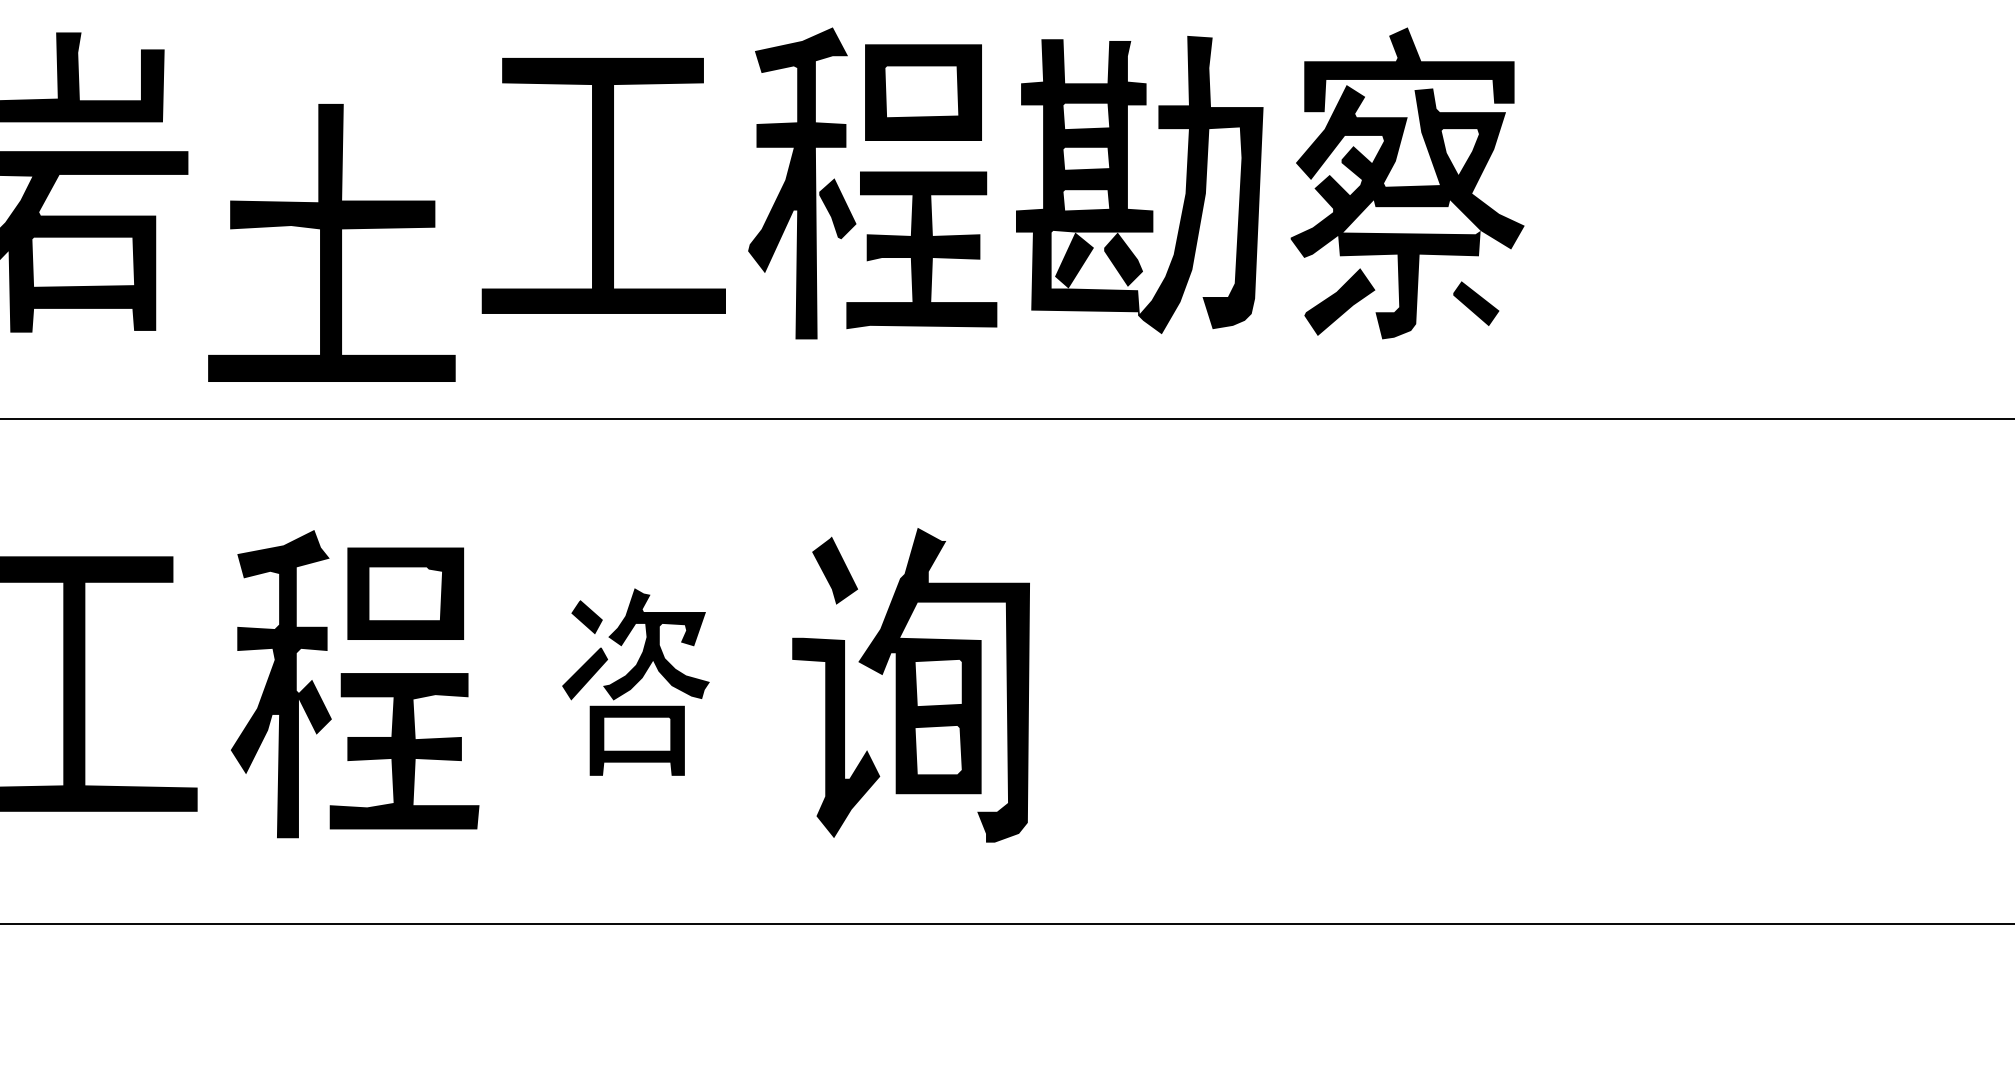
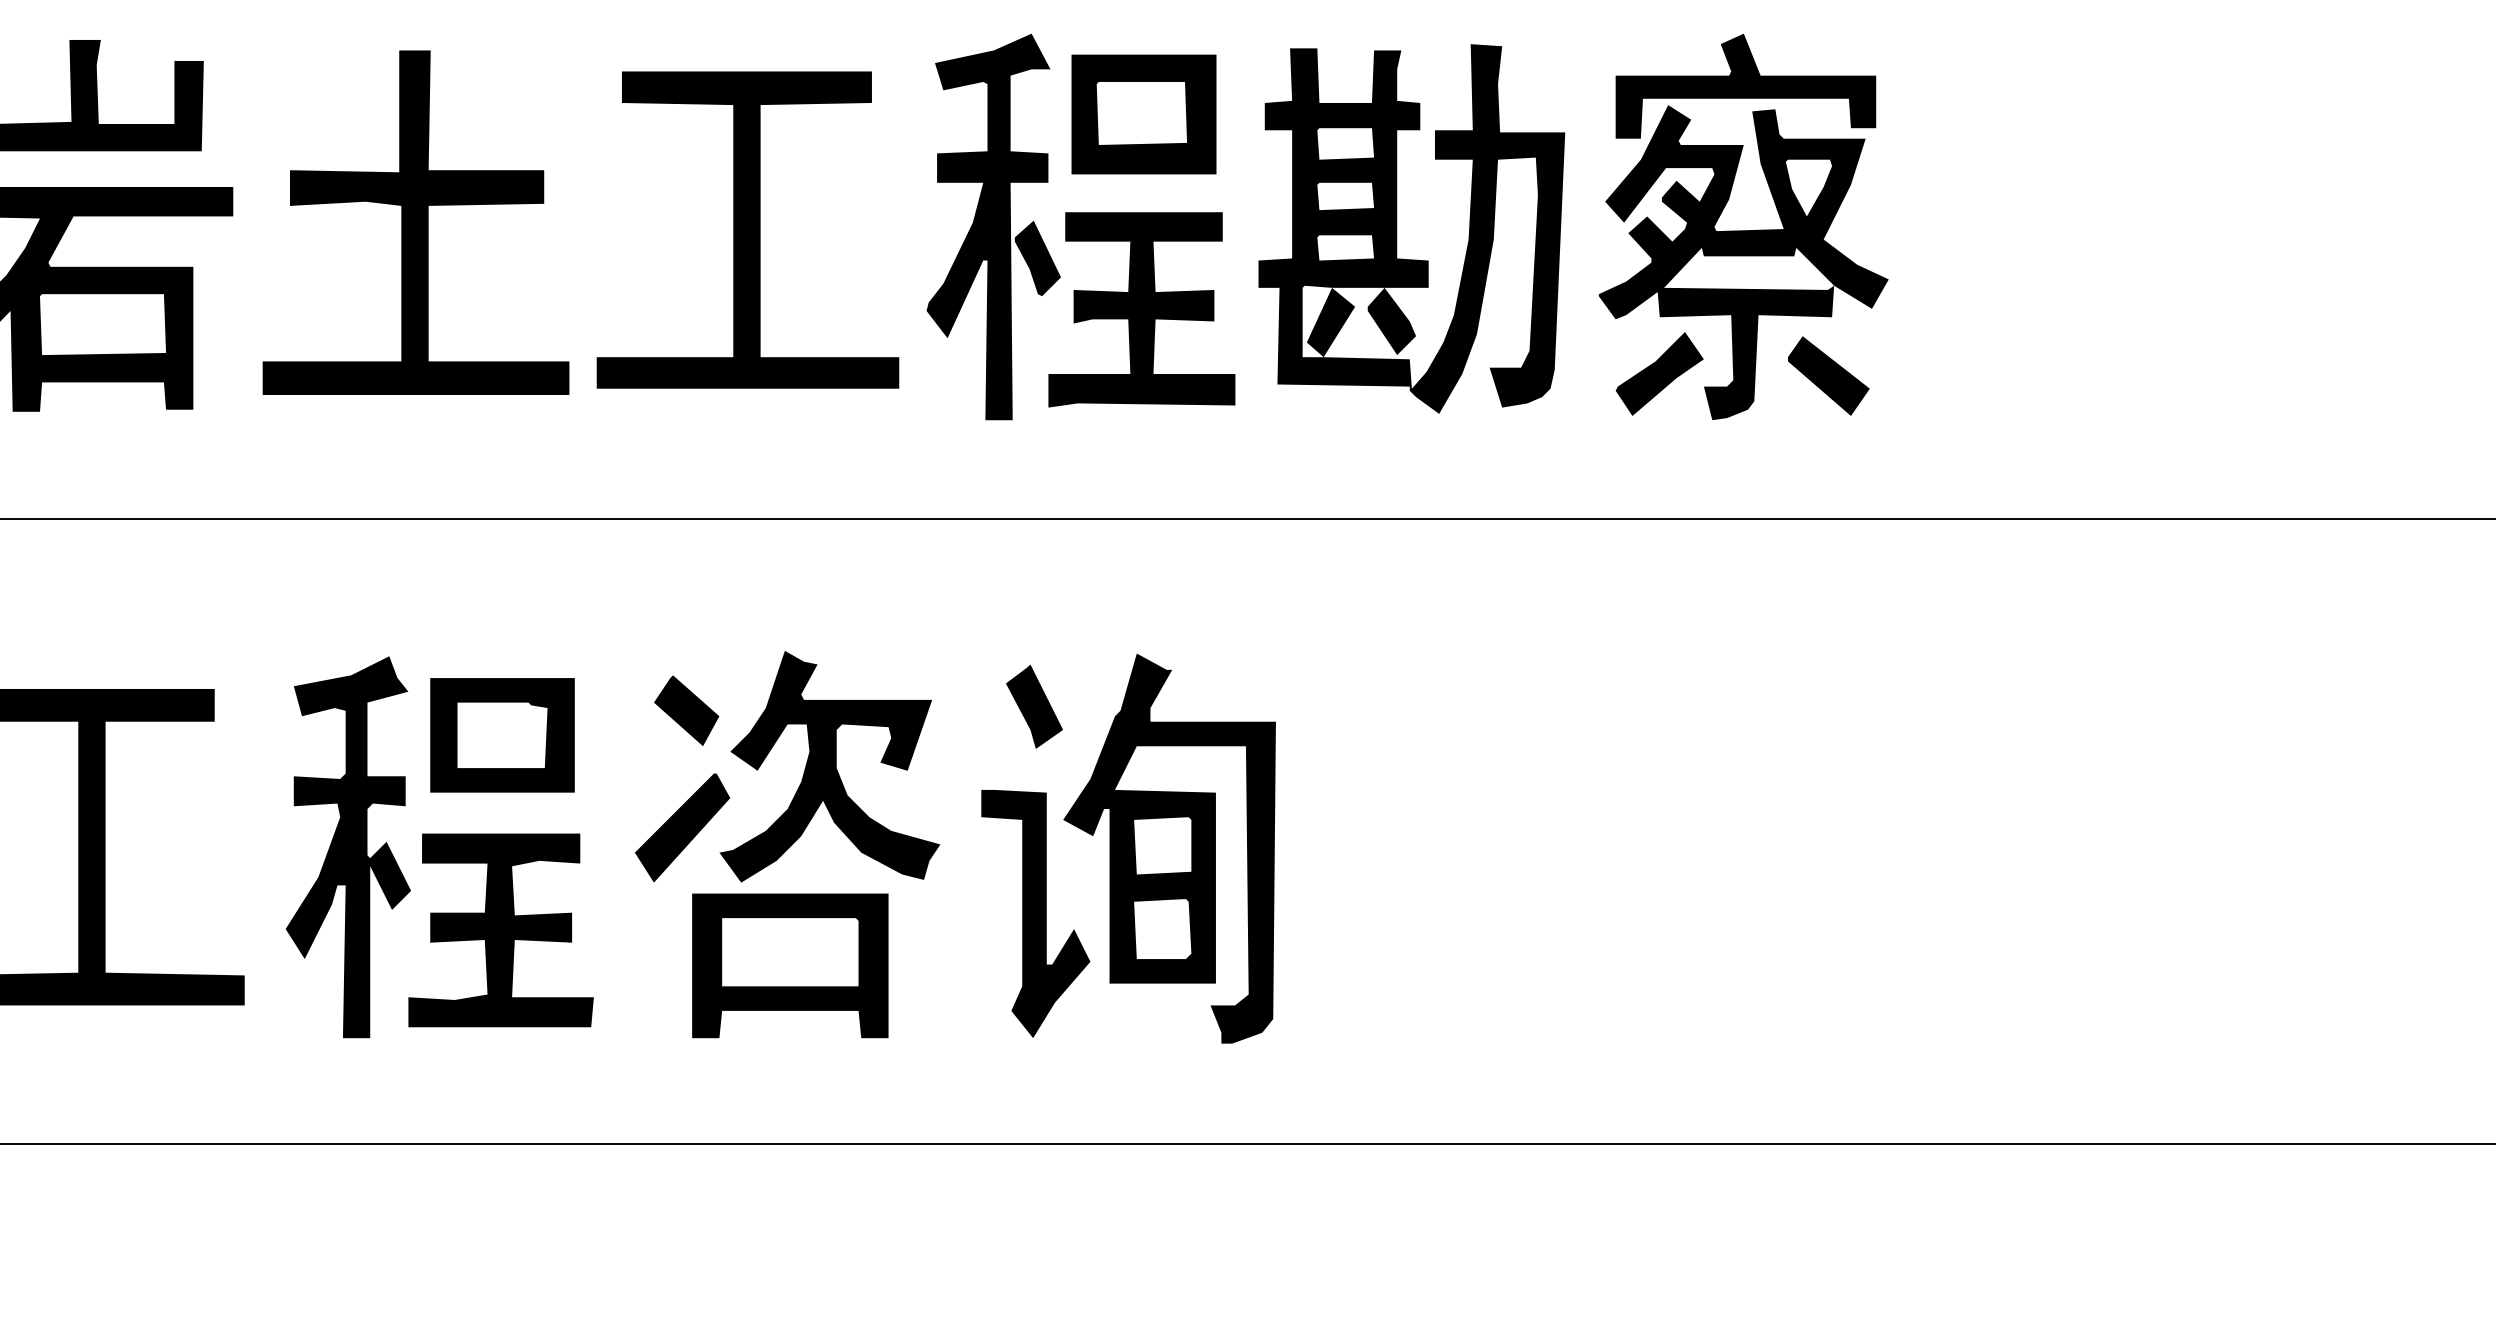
part: (331, 242) -> (415, 222), moved
part: (1476, 303) -> (1828, 375), size x1.43
part: (635, 681) -> (787, 844), size x1.67

